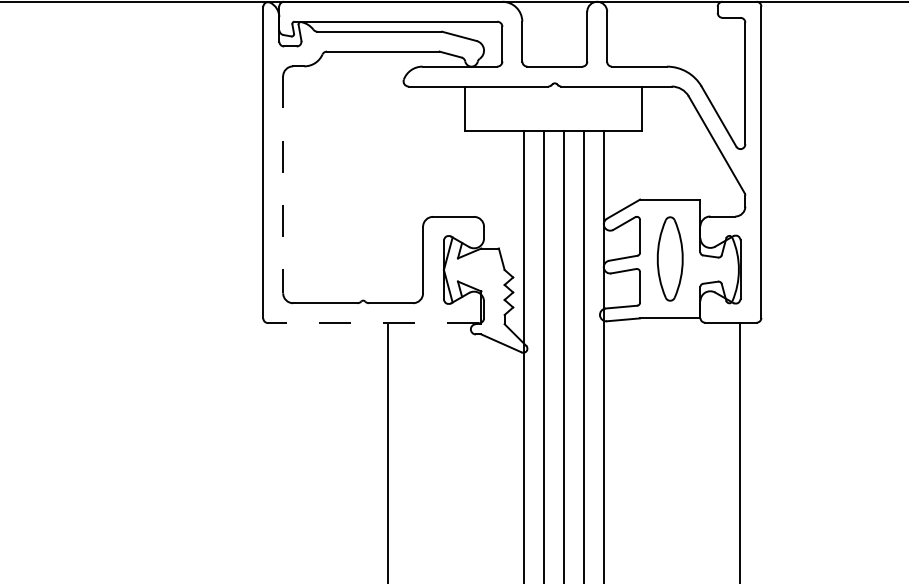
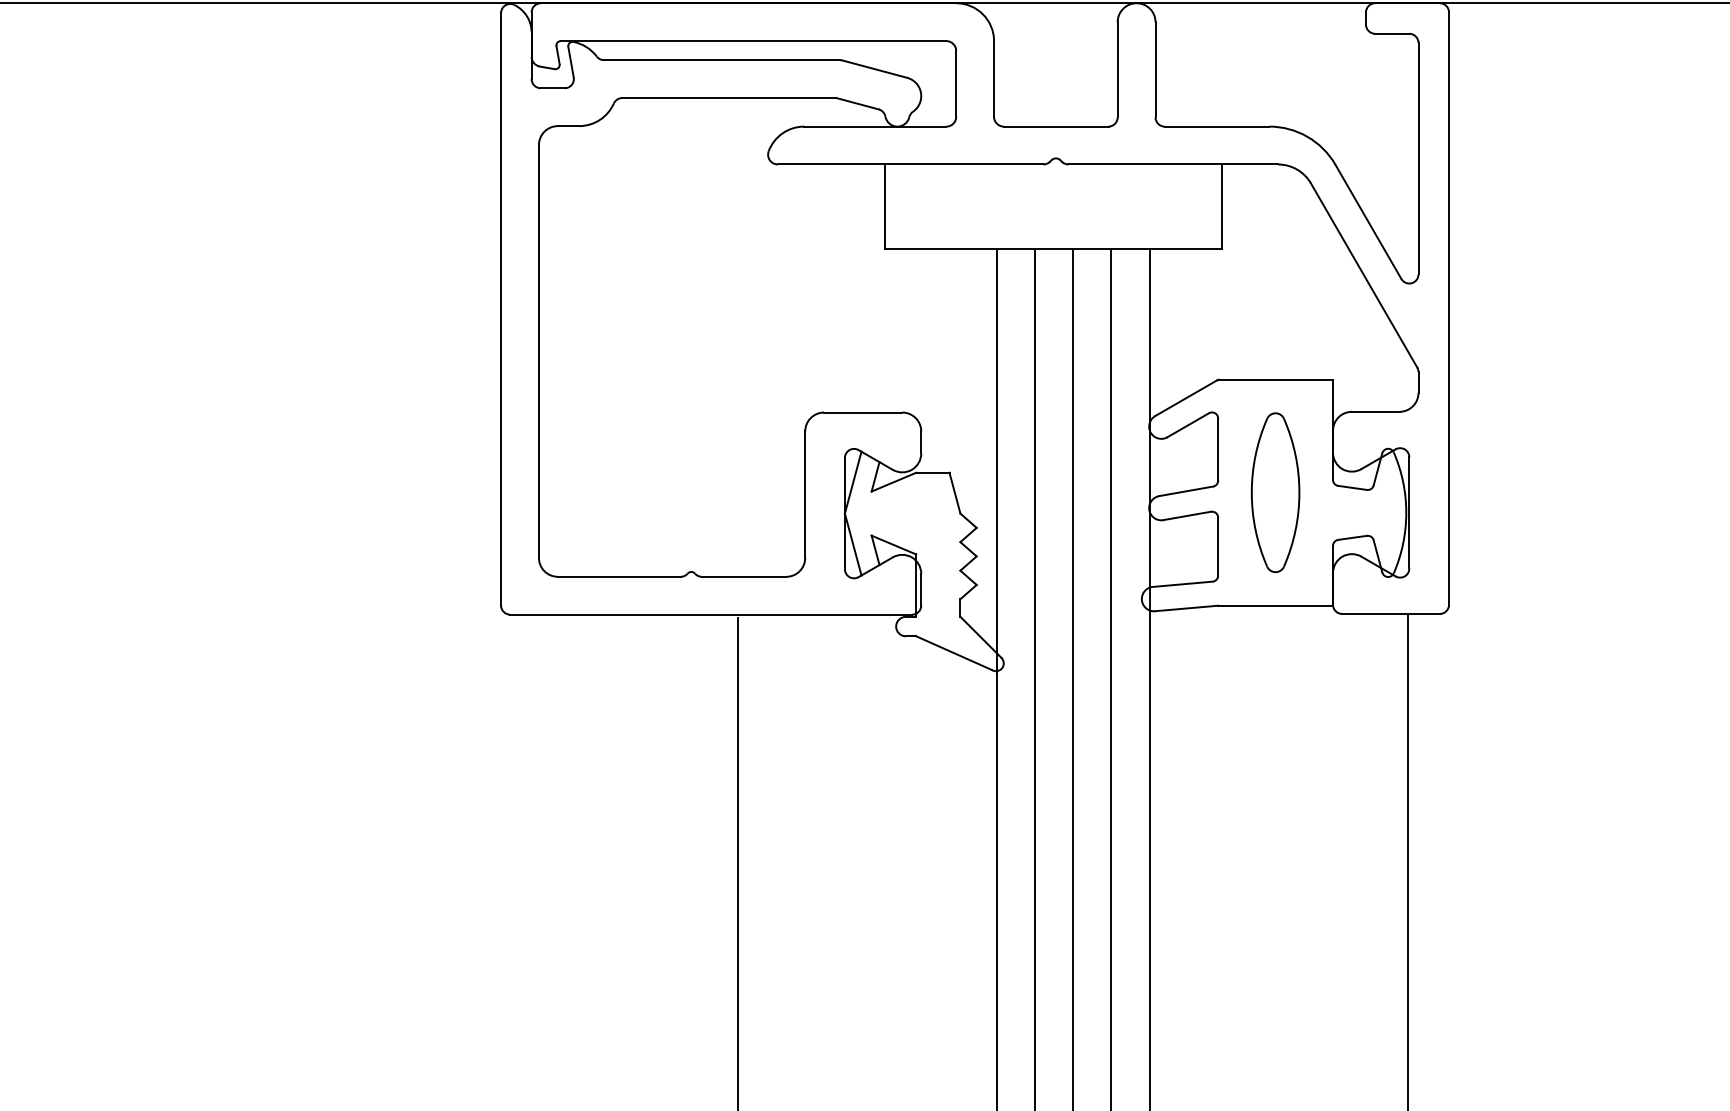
line: (283, 185) -> (539, 352), dashed -> solid
line: (373, 323) -> (710, 615), dashed -> solid

